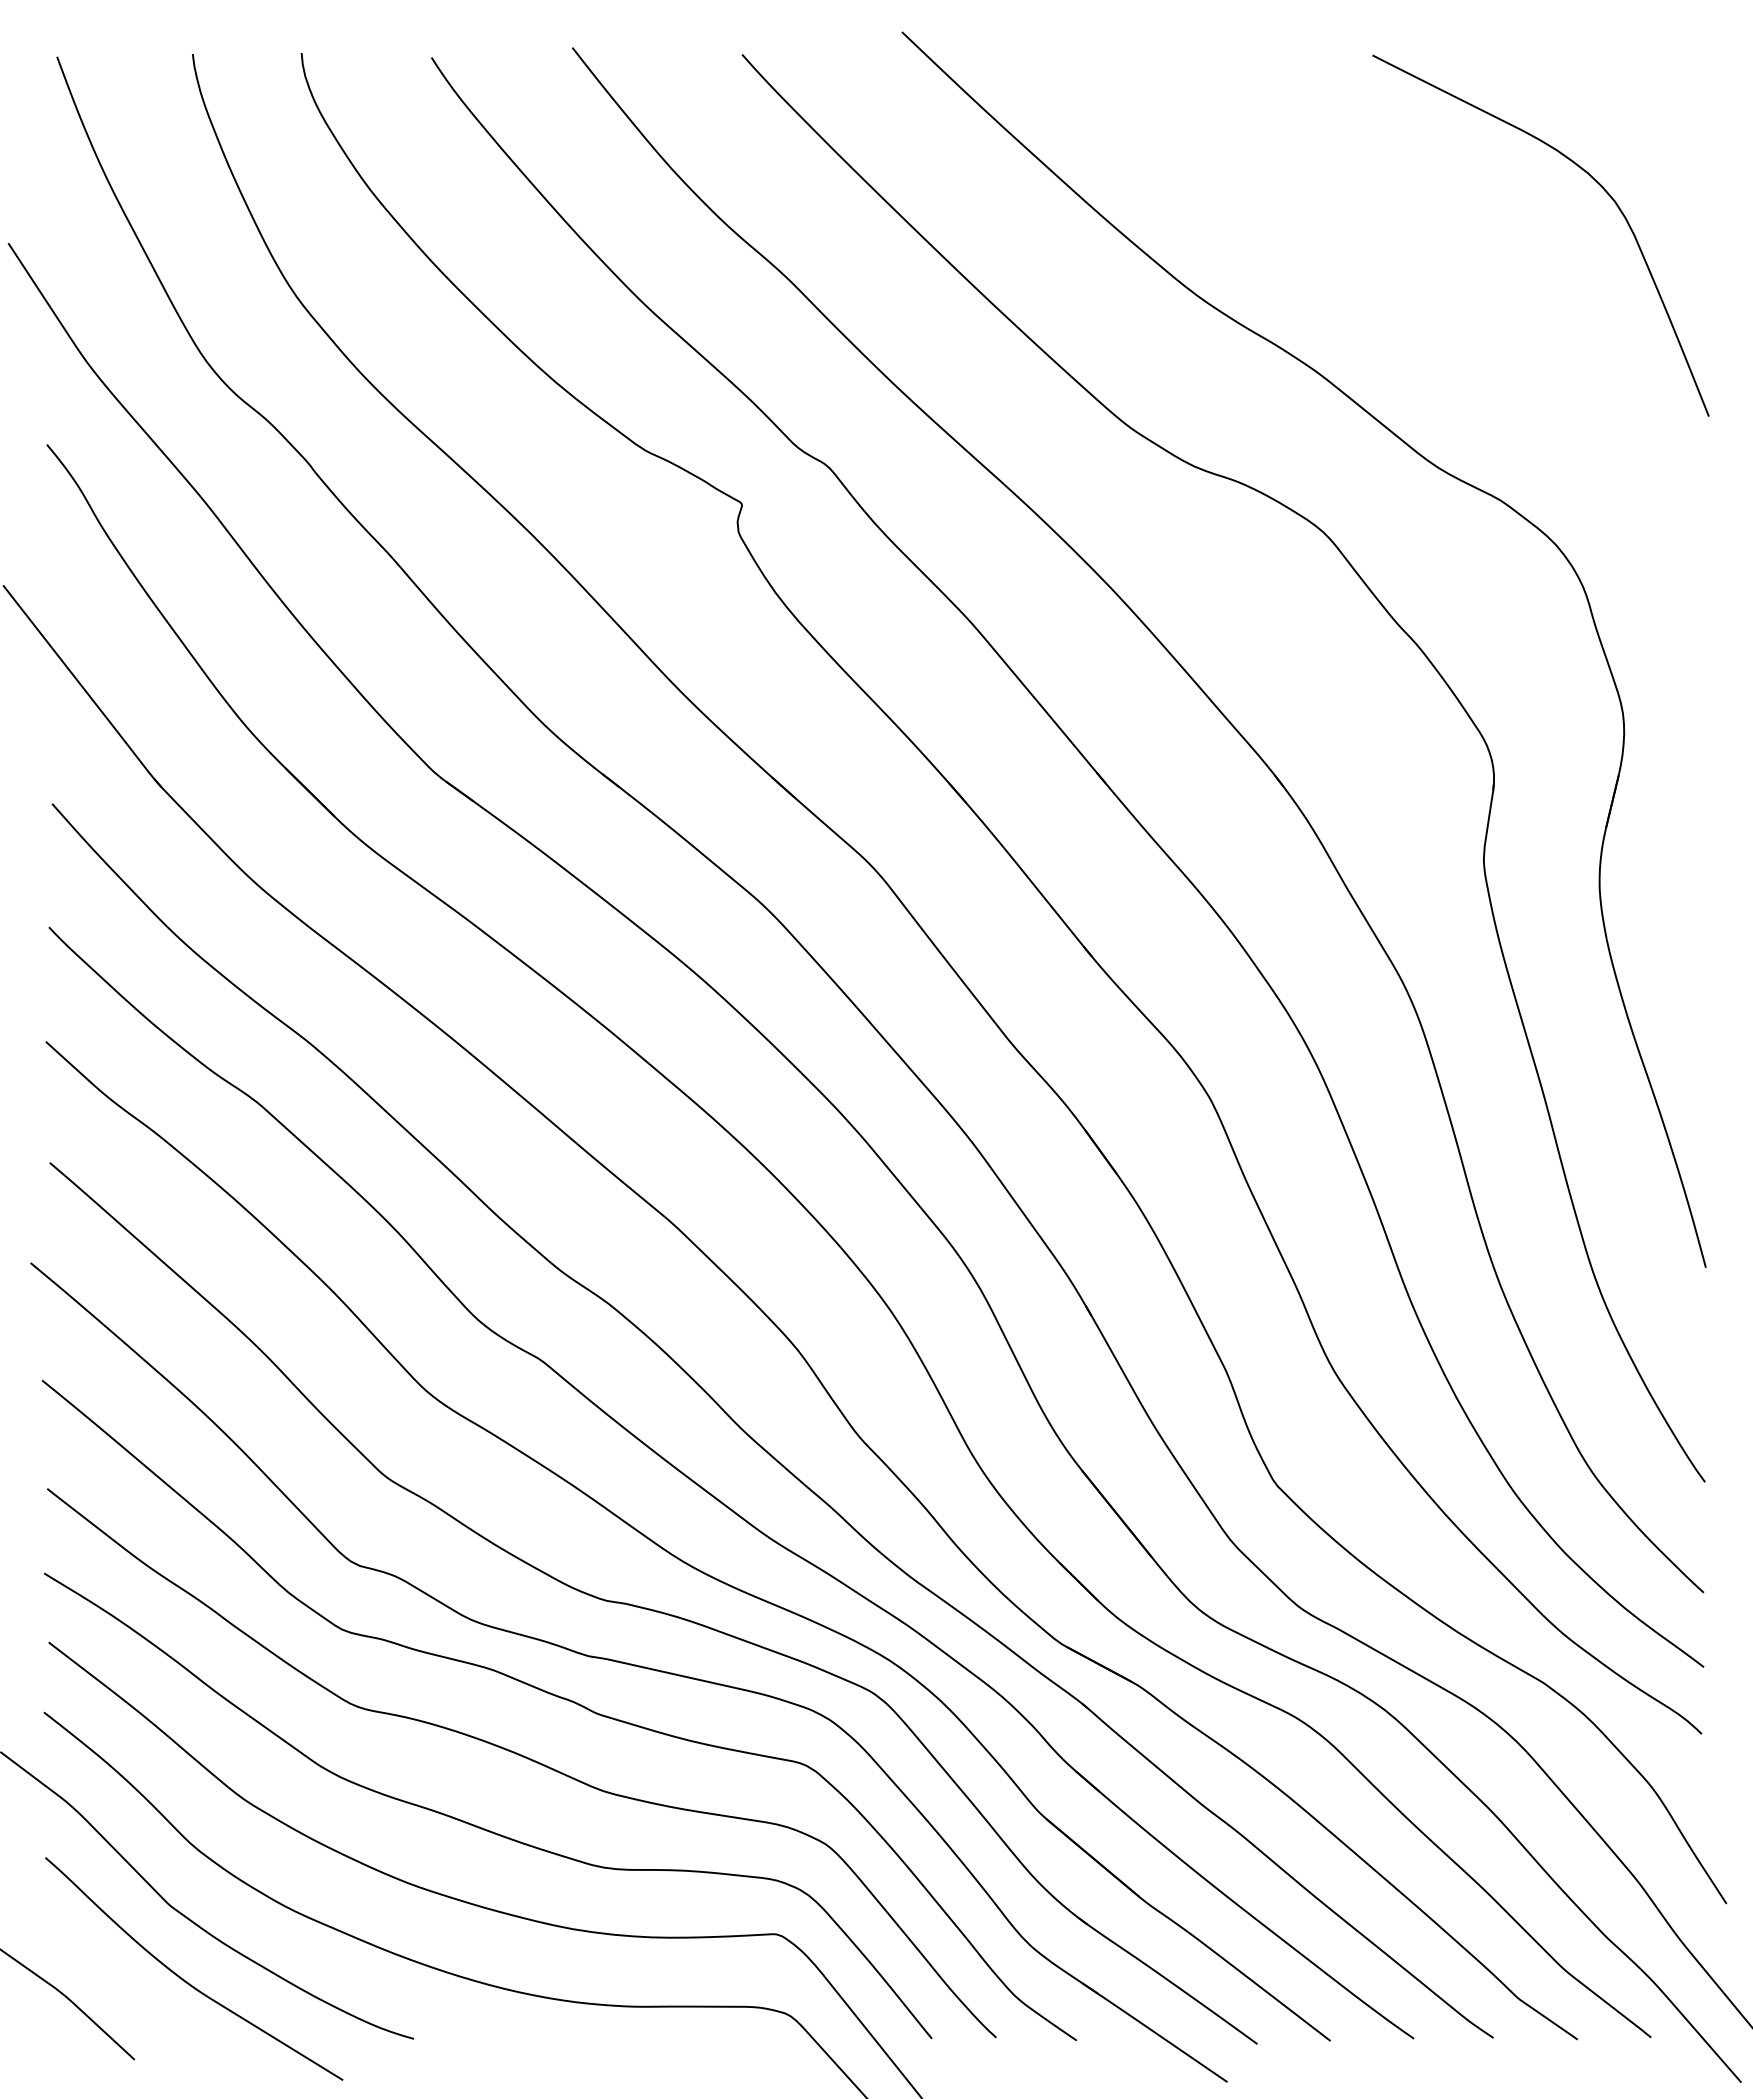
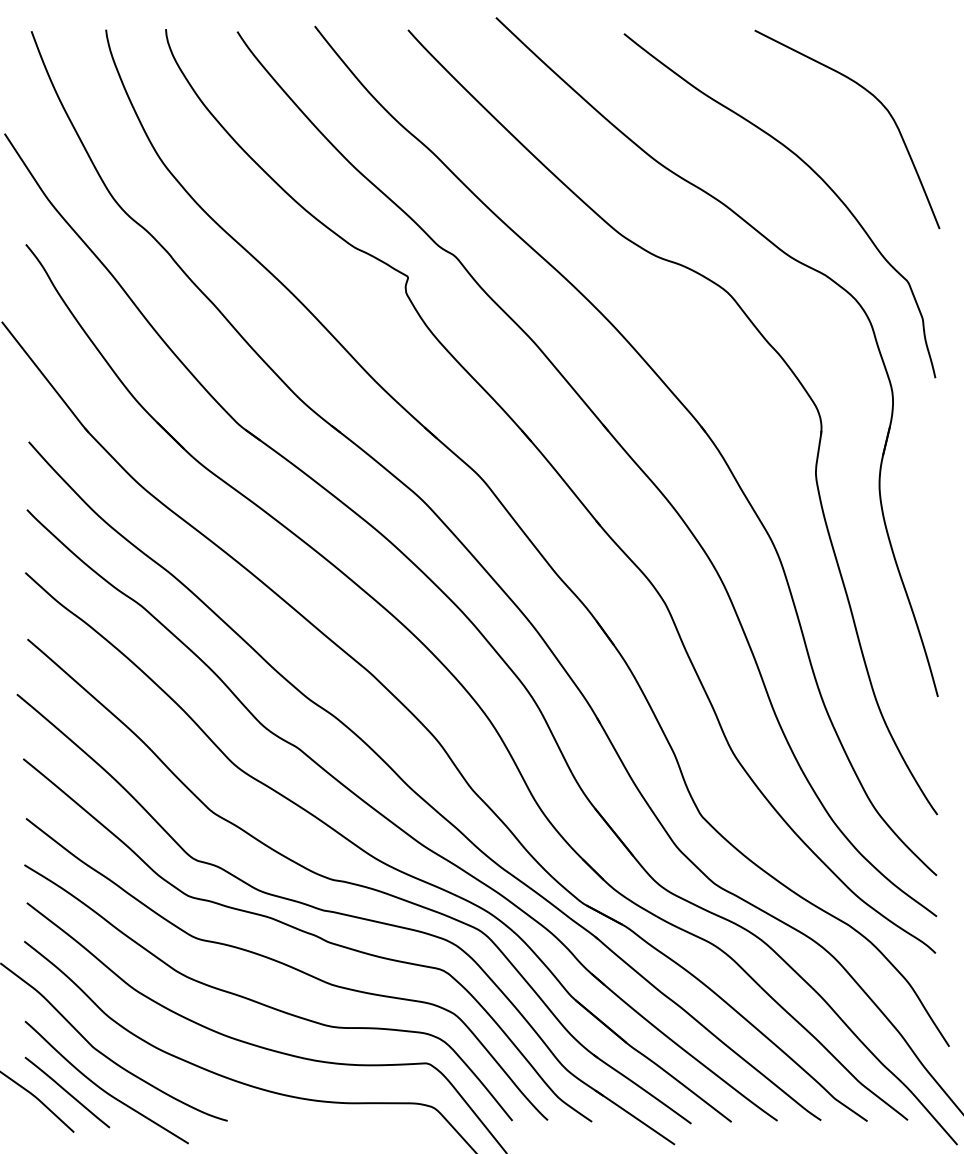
curve: (1477, 311) -> (812, 171), added
line: (122, 1987) -> (67, 1092), added

